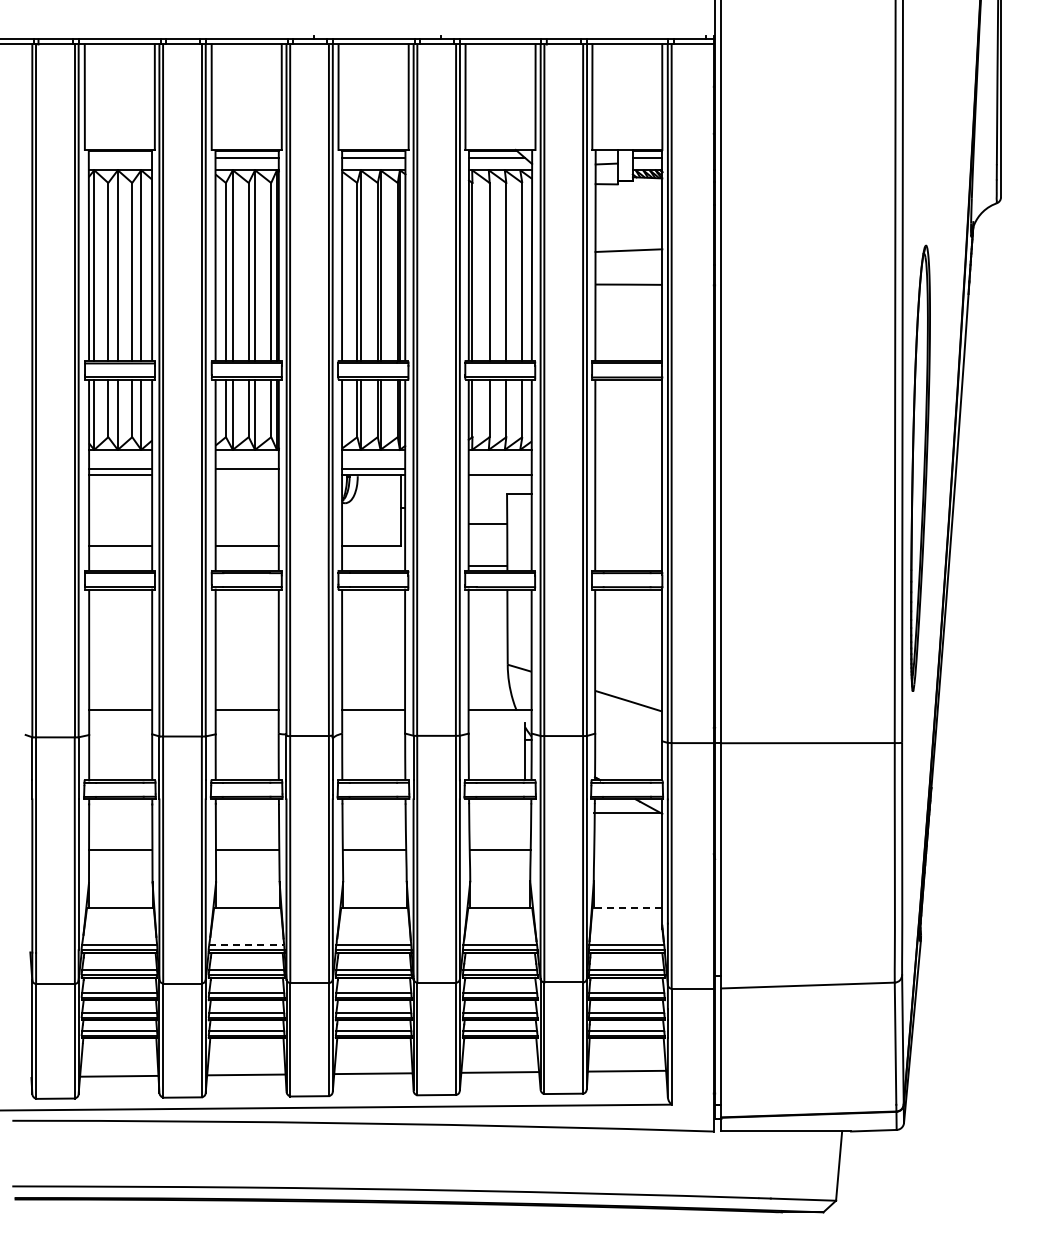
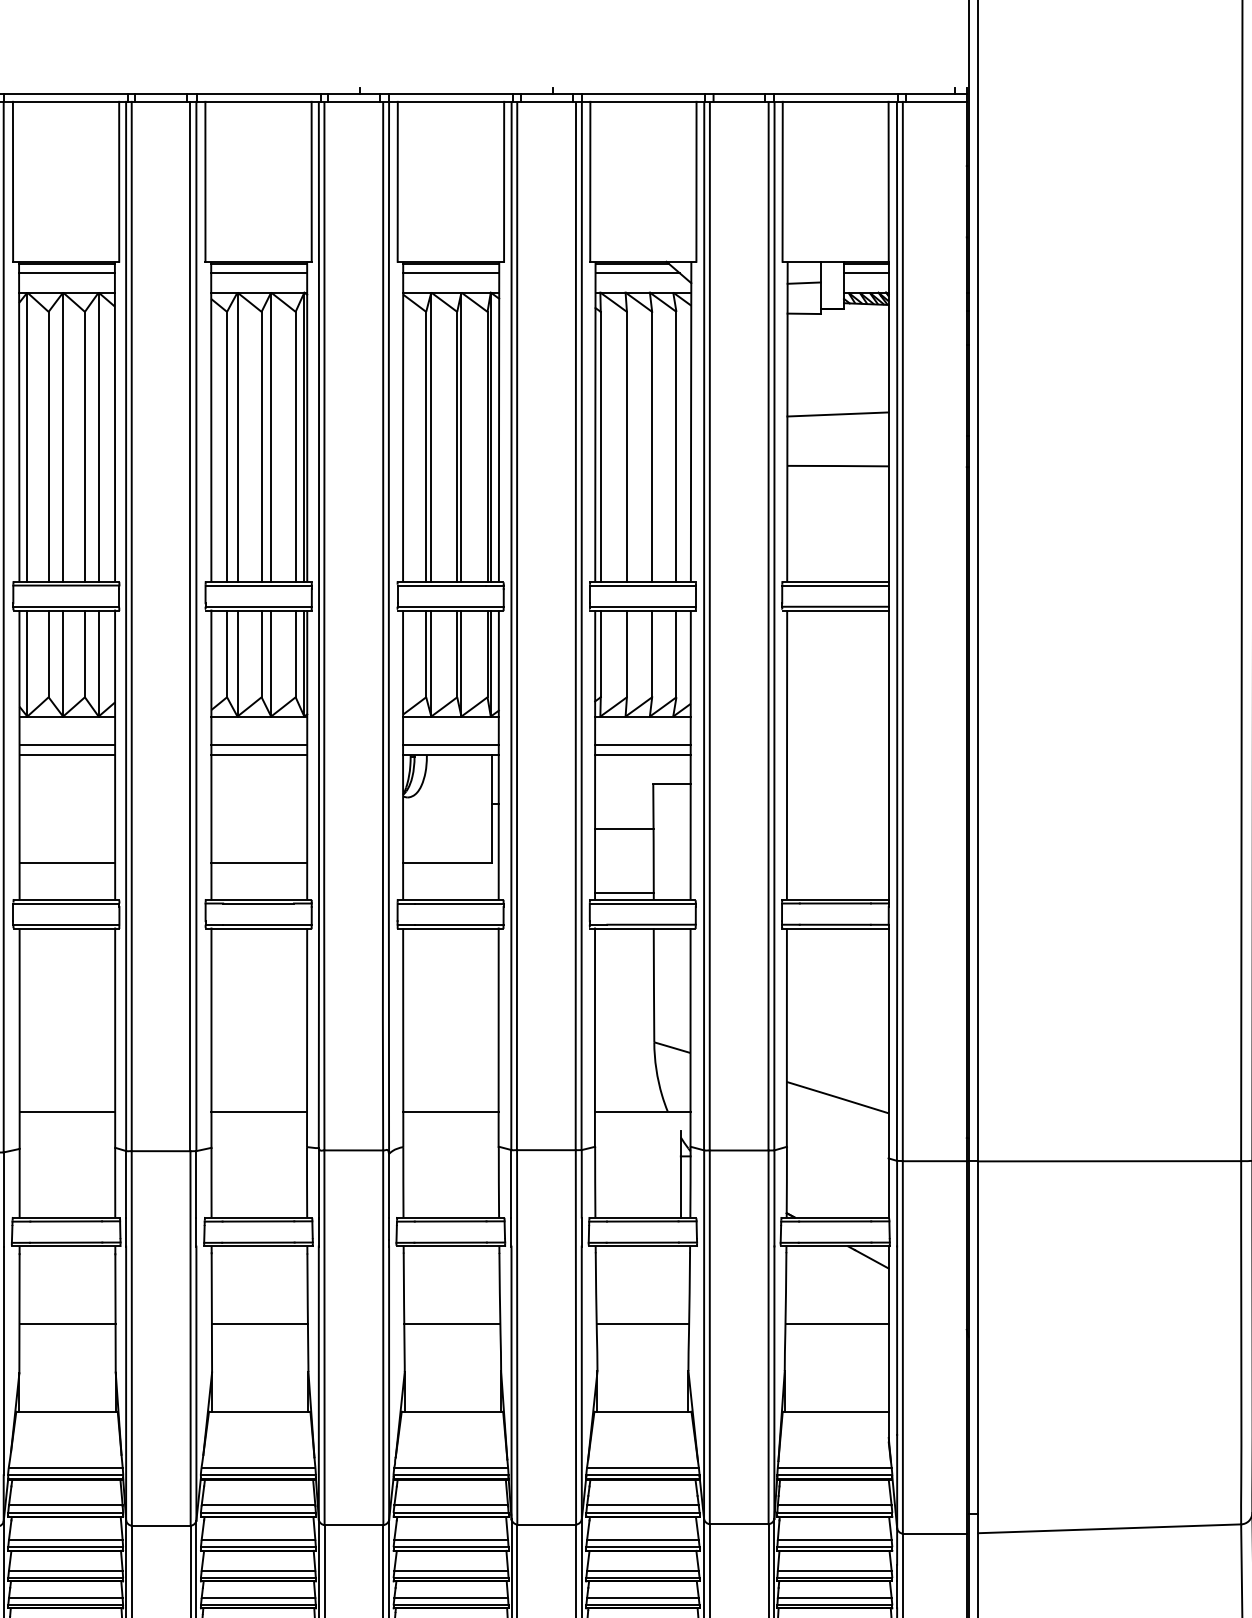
line: (120, 157) -> (67, 273), added
line: (499, 468) -> (641, 744), added
line: (246, 475) -> (258, 755), added
line: (628, 813) -> (837, 1324), moved
line: (627, 908) -> (835, 1411), dashed -> solid
line: (246, 945) -> (258, 1468), dashed -> solid

